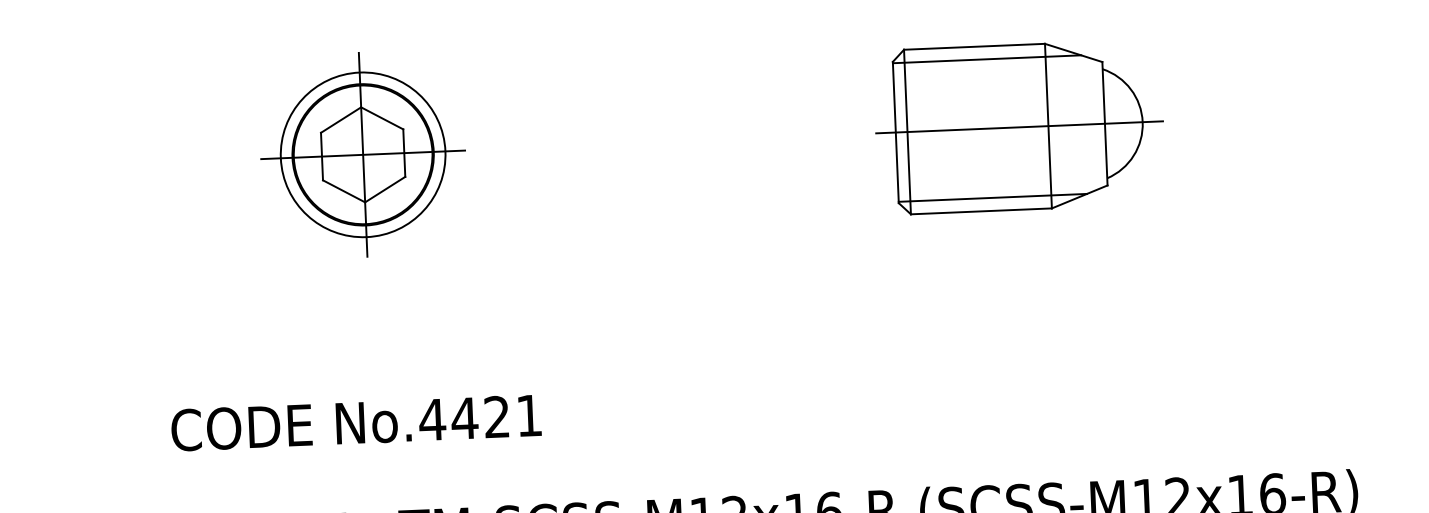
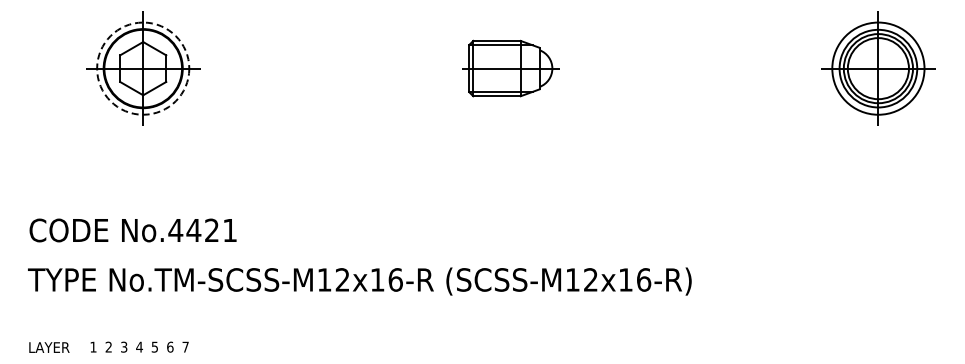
part: (1018, 127) -> (510, 68), size x0.6
circle: (363, 154) -> (143, 68), solid -> dashed
text: (355, 423) -> (132, 230), moved

